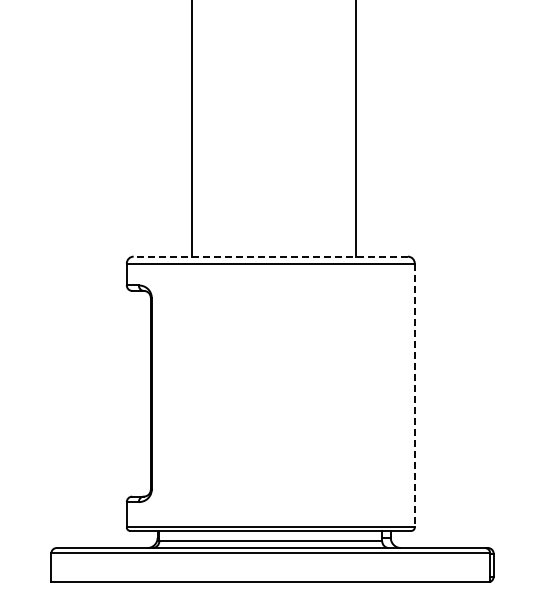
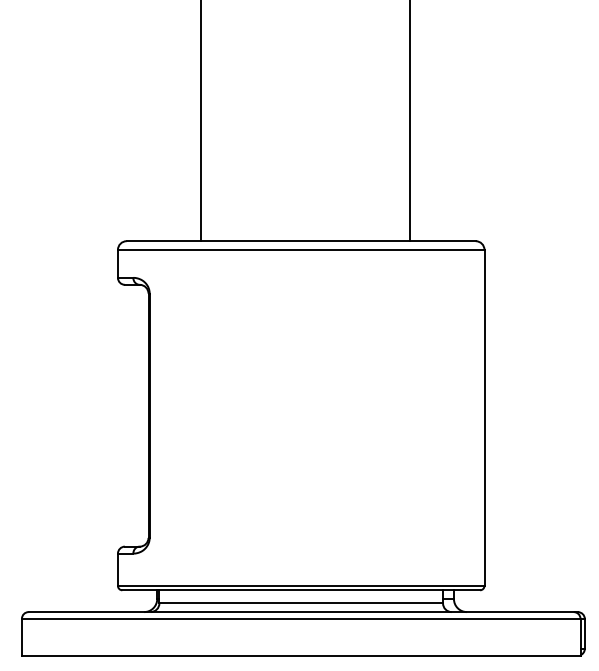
line: (270, 256) -> (300, 241), dashed -> solid
line: (414, 395) -> (484, 417), dashed -> solid

